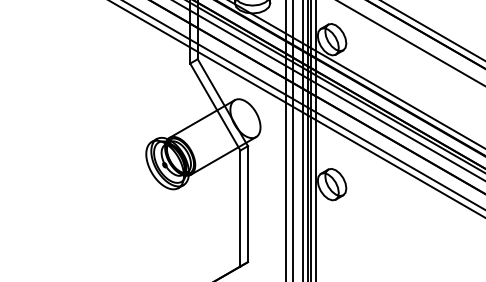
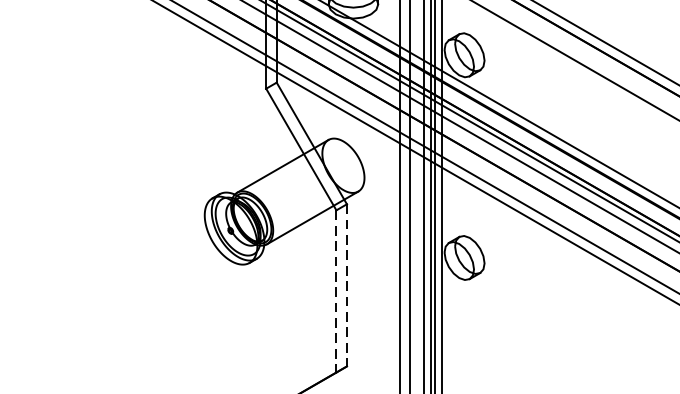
line: (247, 204) -> (346, 285), solid -> dashed
line: (240, 208) -> (336, 291), solid -> dashed

